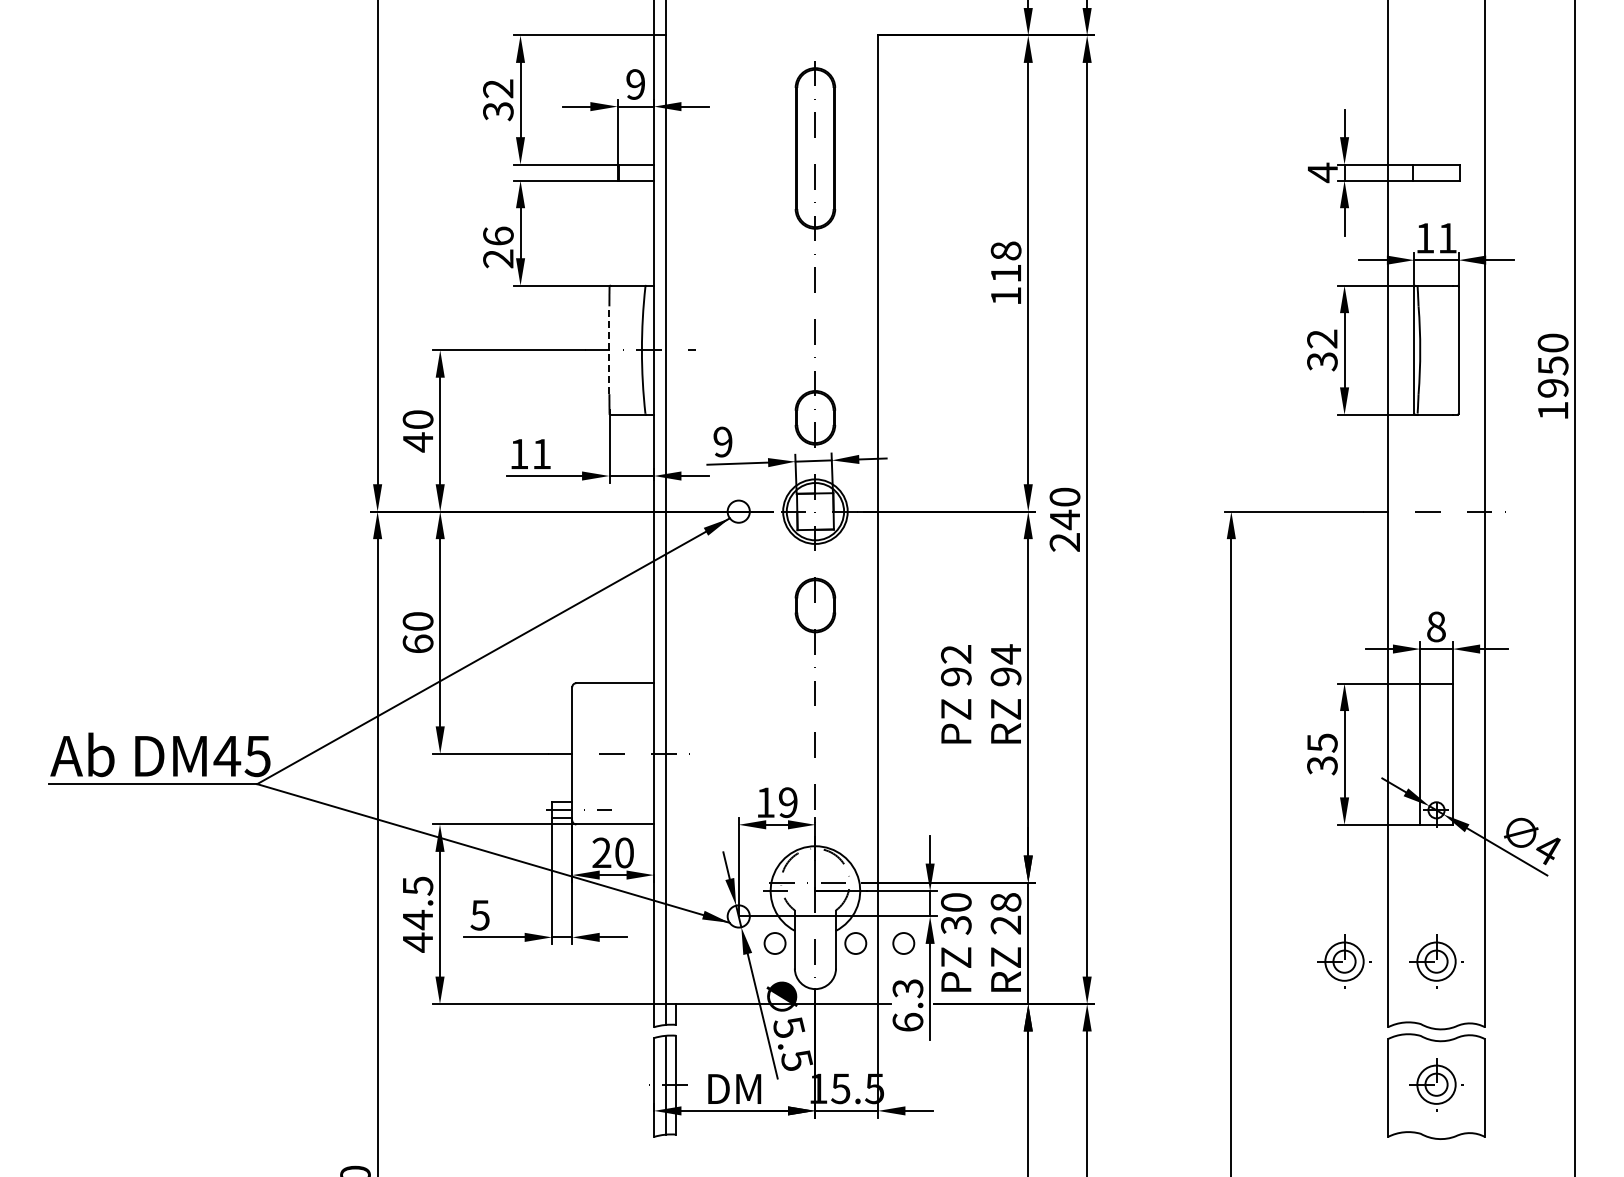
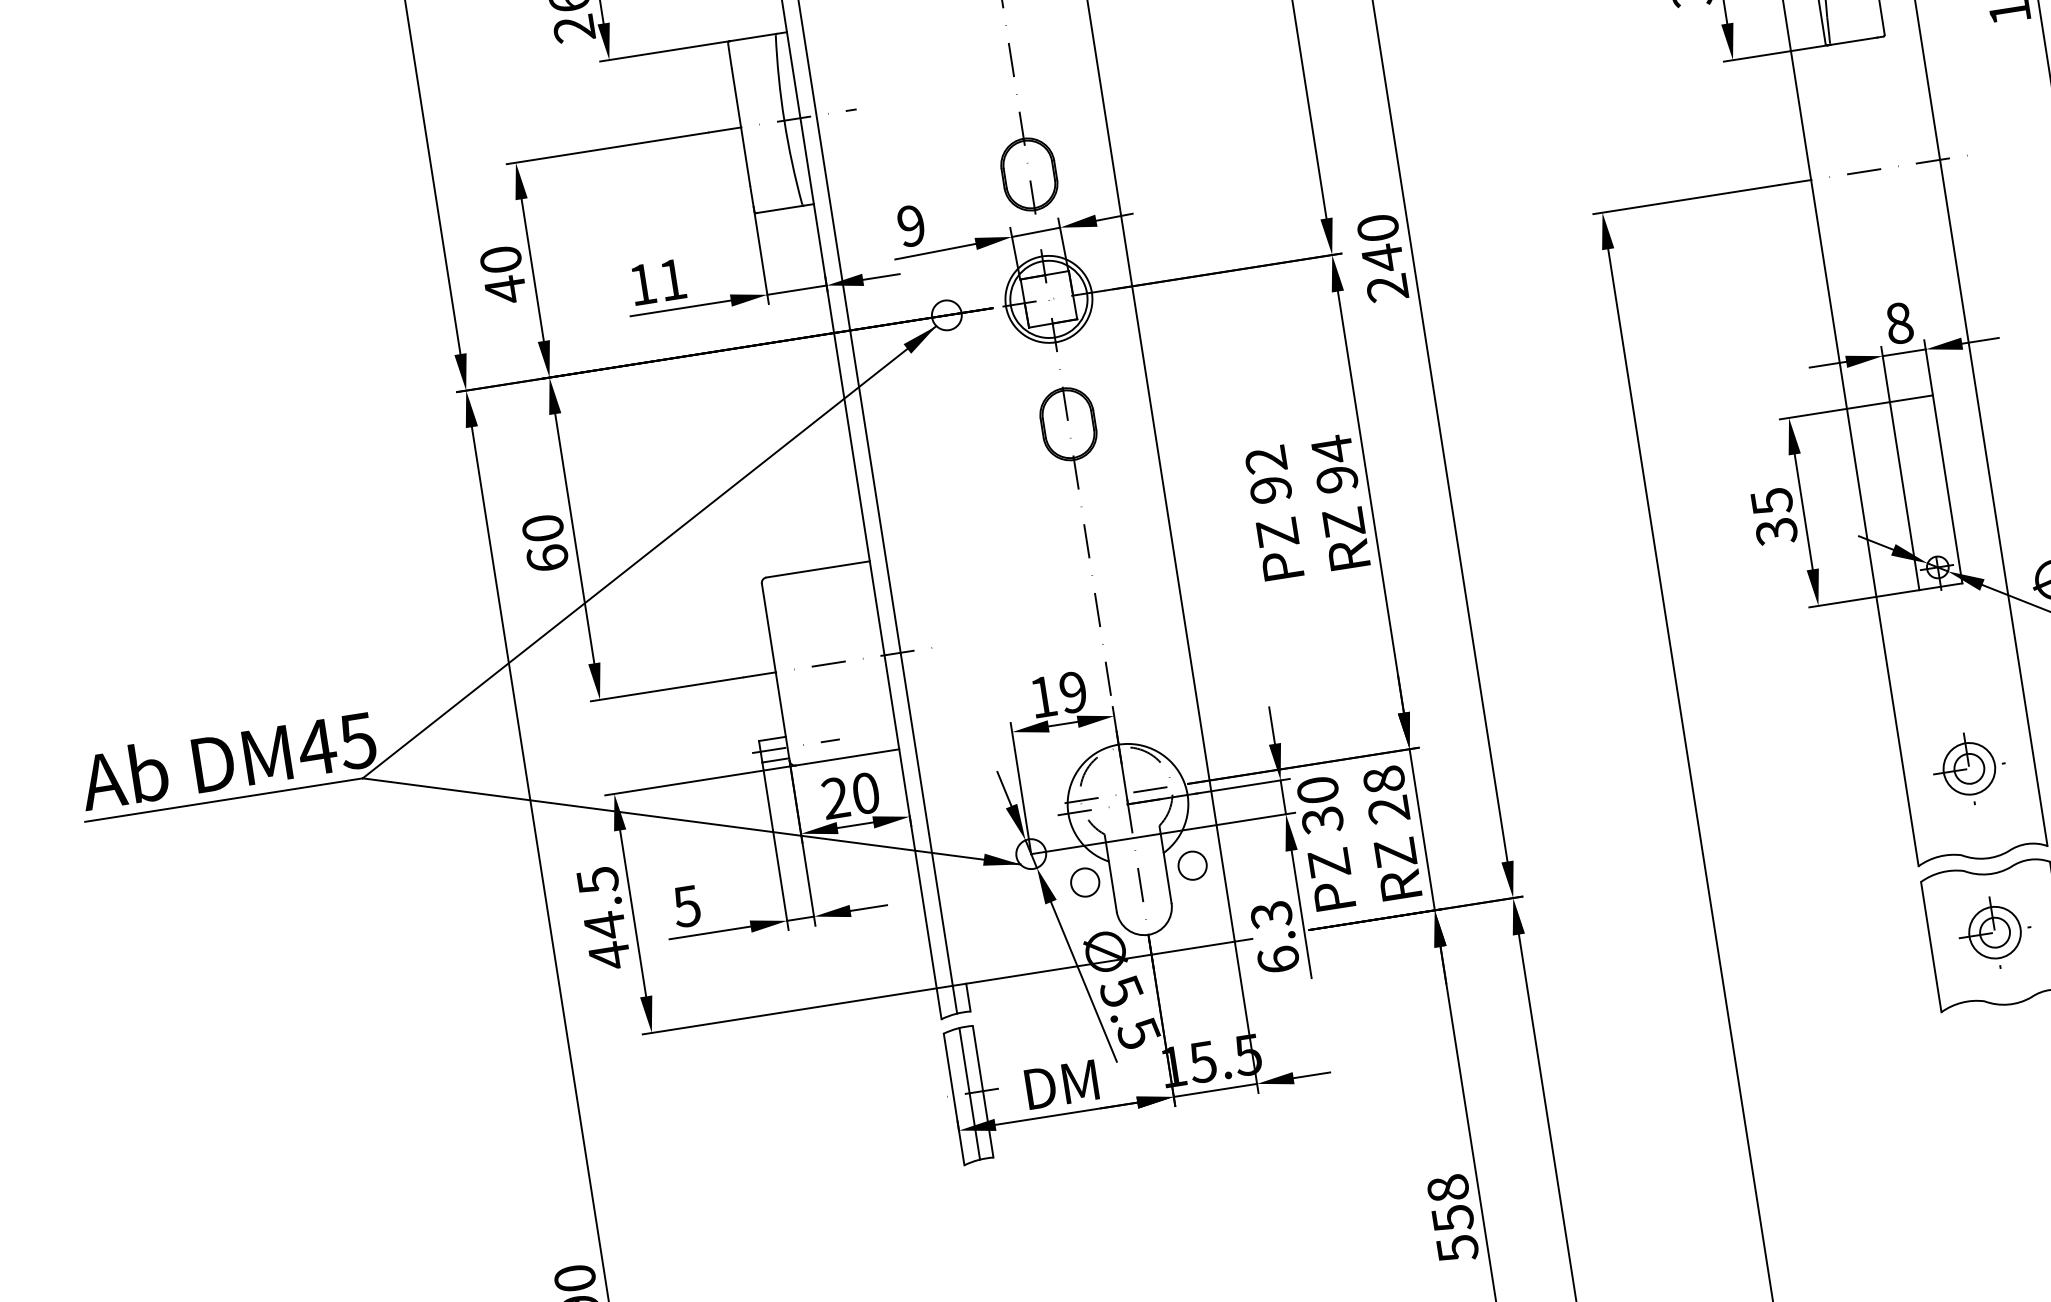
line: (609, 350) -> (741, 127), dashed -> solid
circle: (903, 943) -> (1256, 855), removed
part: (1344, 961) -> (1846, 787), removed

